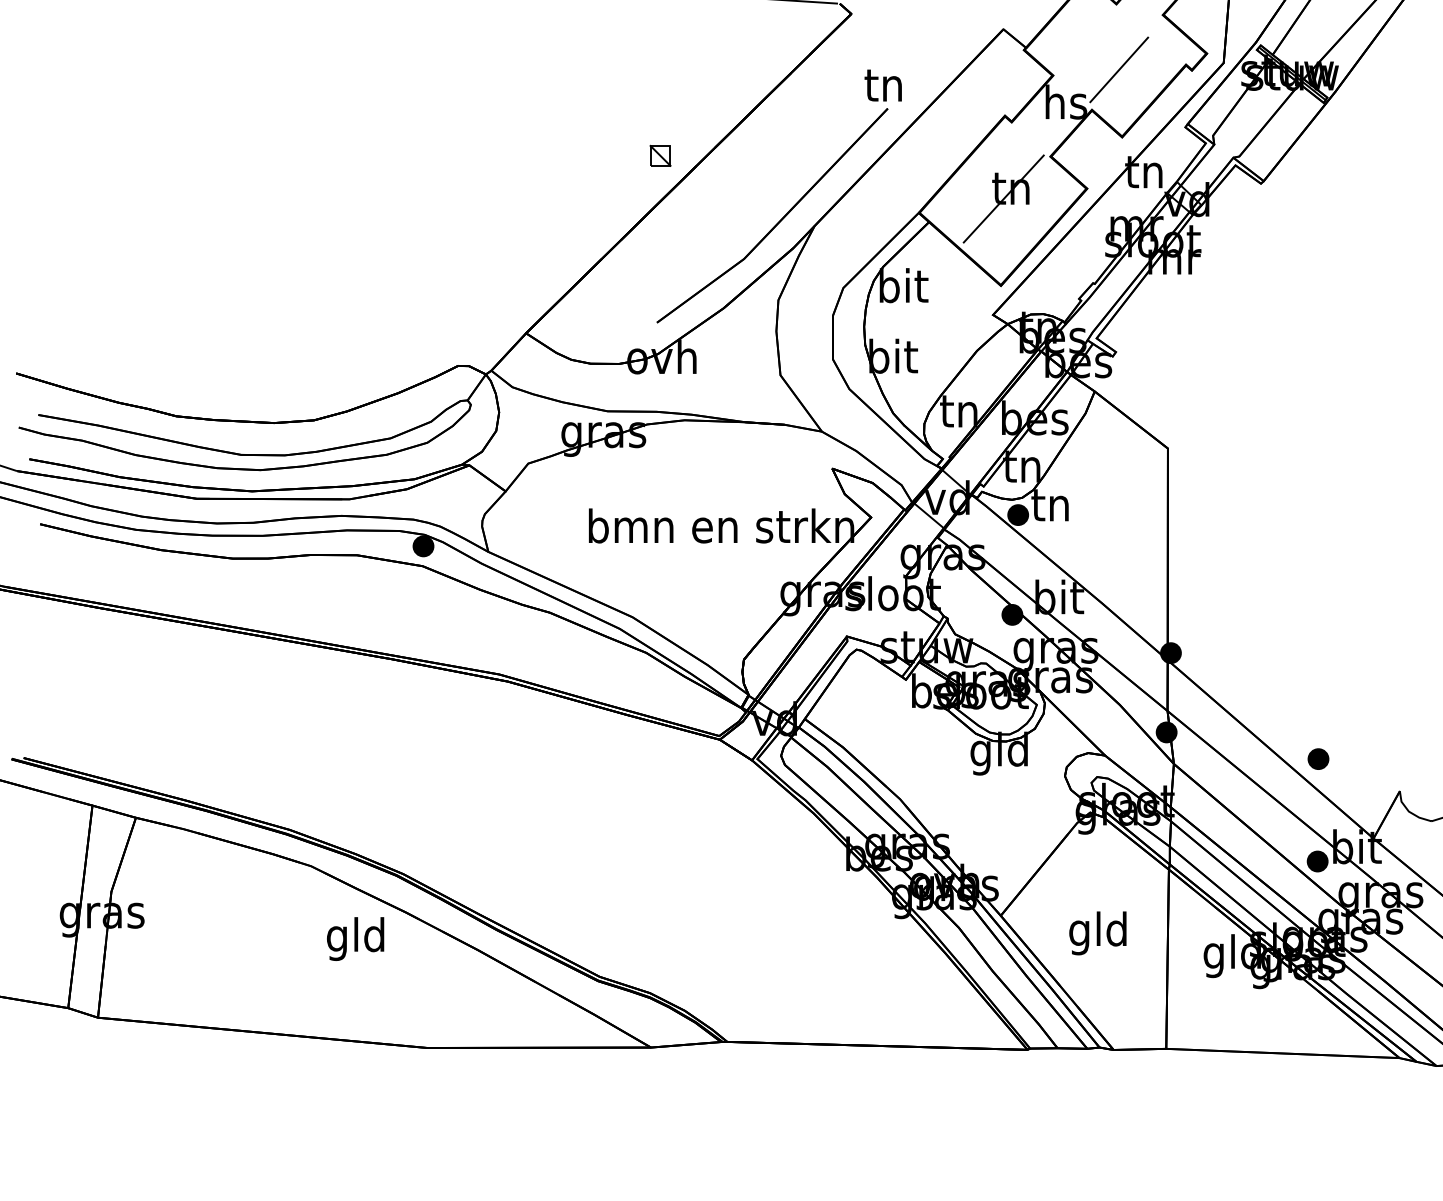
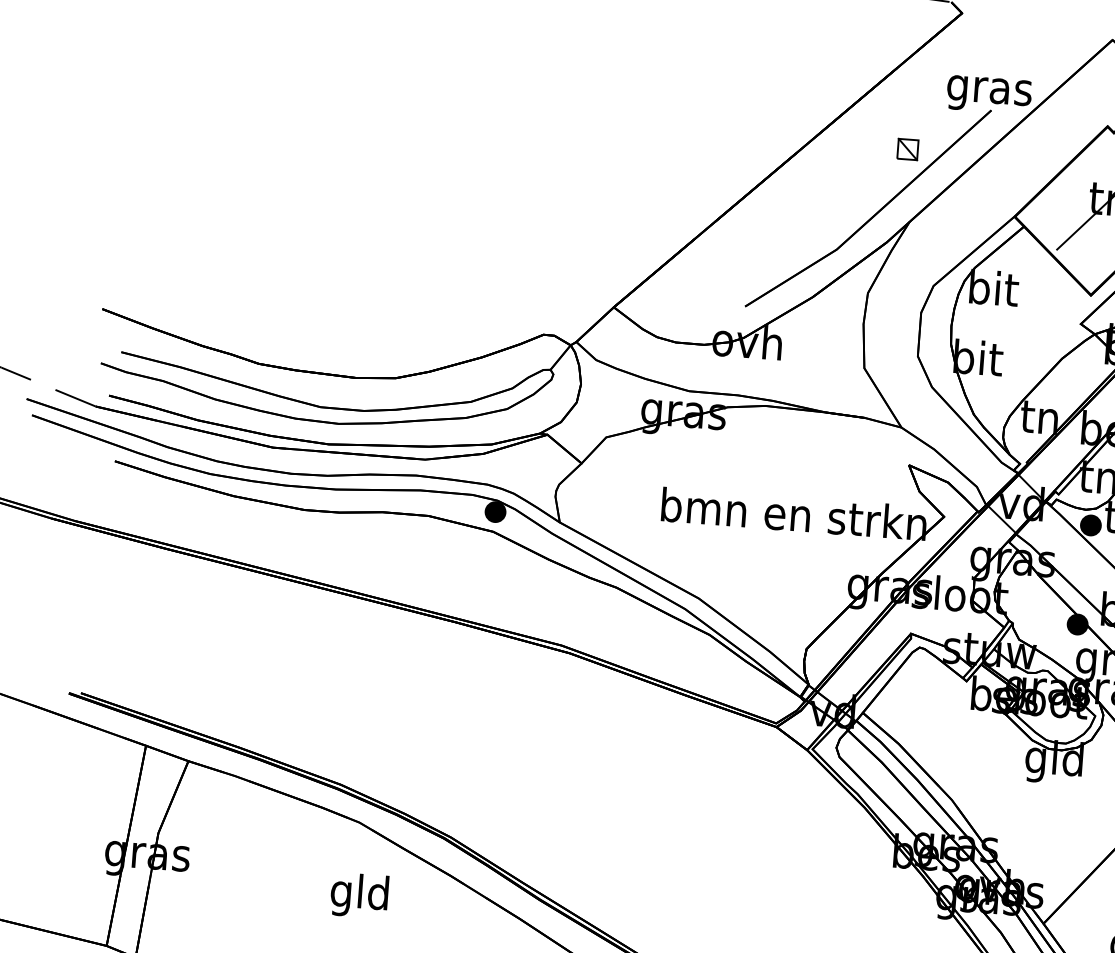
text: (884, 89) -> (989, 91), tn -> gras
part: (660, 155) -> (907, 149), moved
text: (355, 938) -> (359, 895), moved

